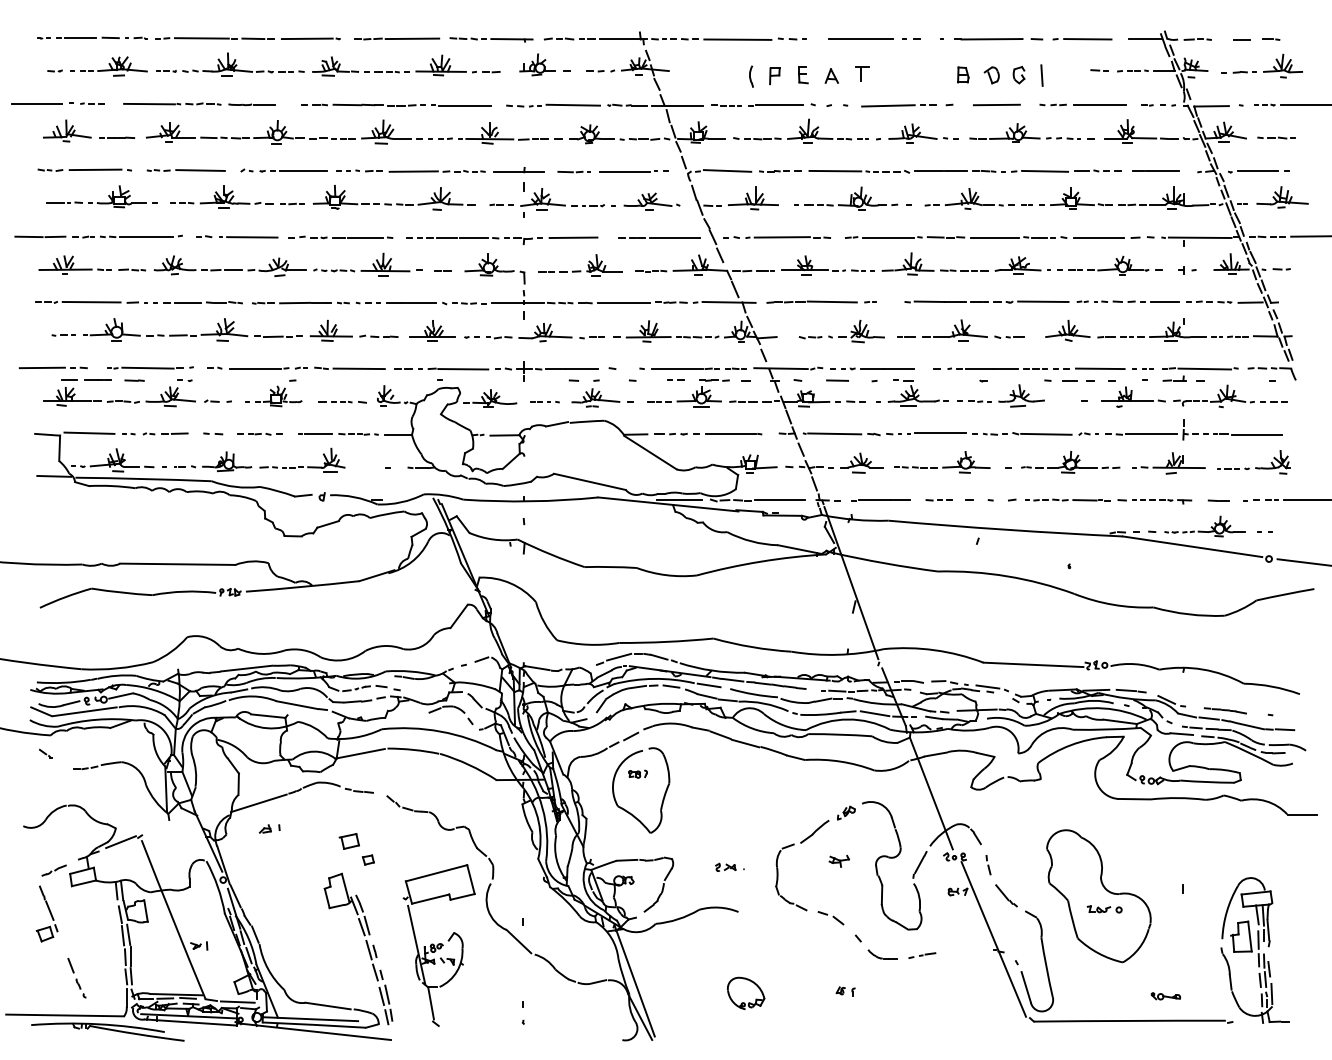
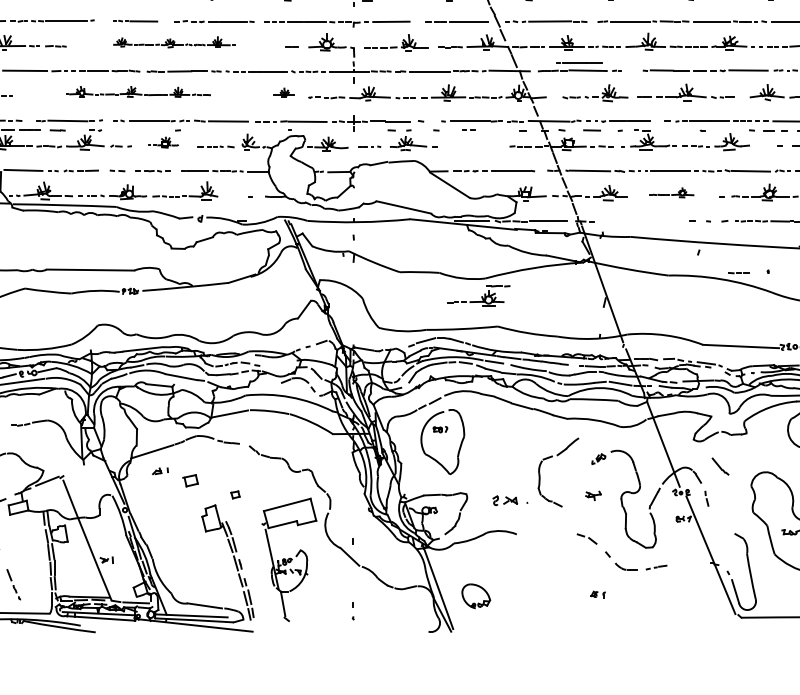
part: (237, 236) -> (135, 20), size x0.7
part: (287, 264) -> (173, 42), size x0.6
part: (240, 329) -> (138, 91), size x0.6
part: (432, 330) -> (284, 92), size x0.6
part: (688, 393) -> (478, 296), moved
part: (273, 396) -> (163, 142), size x0.7
part: (942, 462) -> (671, 192), size x0.6
line: (880, 500) -> (579, 63), moved
part: (938, 500) -> (738, 273), moved
part: (348, 841) -> (189, 480), moved
part: (794, 845) -> (552, 457), moved
part: (729, 866) -> (509, 499), size x1.6
part: (1006, 895) -> (720, 466), moved
part: (744, 1002) -> (475, 603), moved

